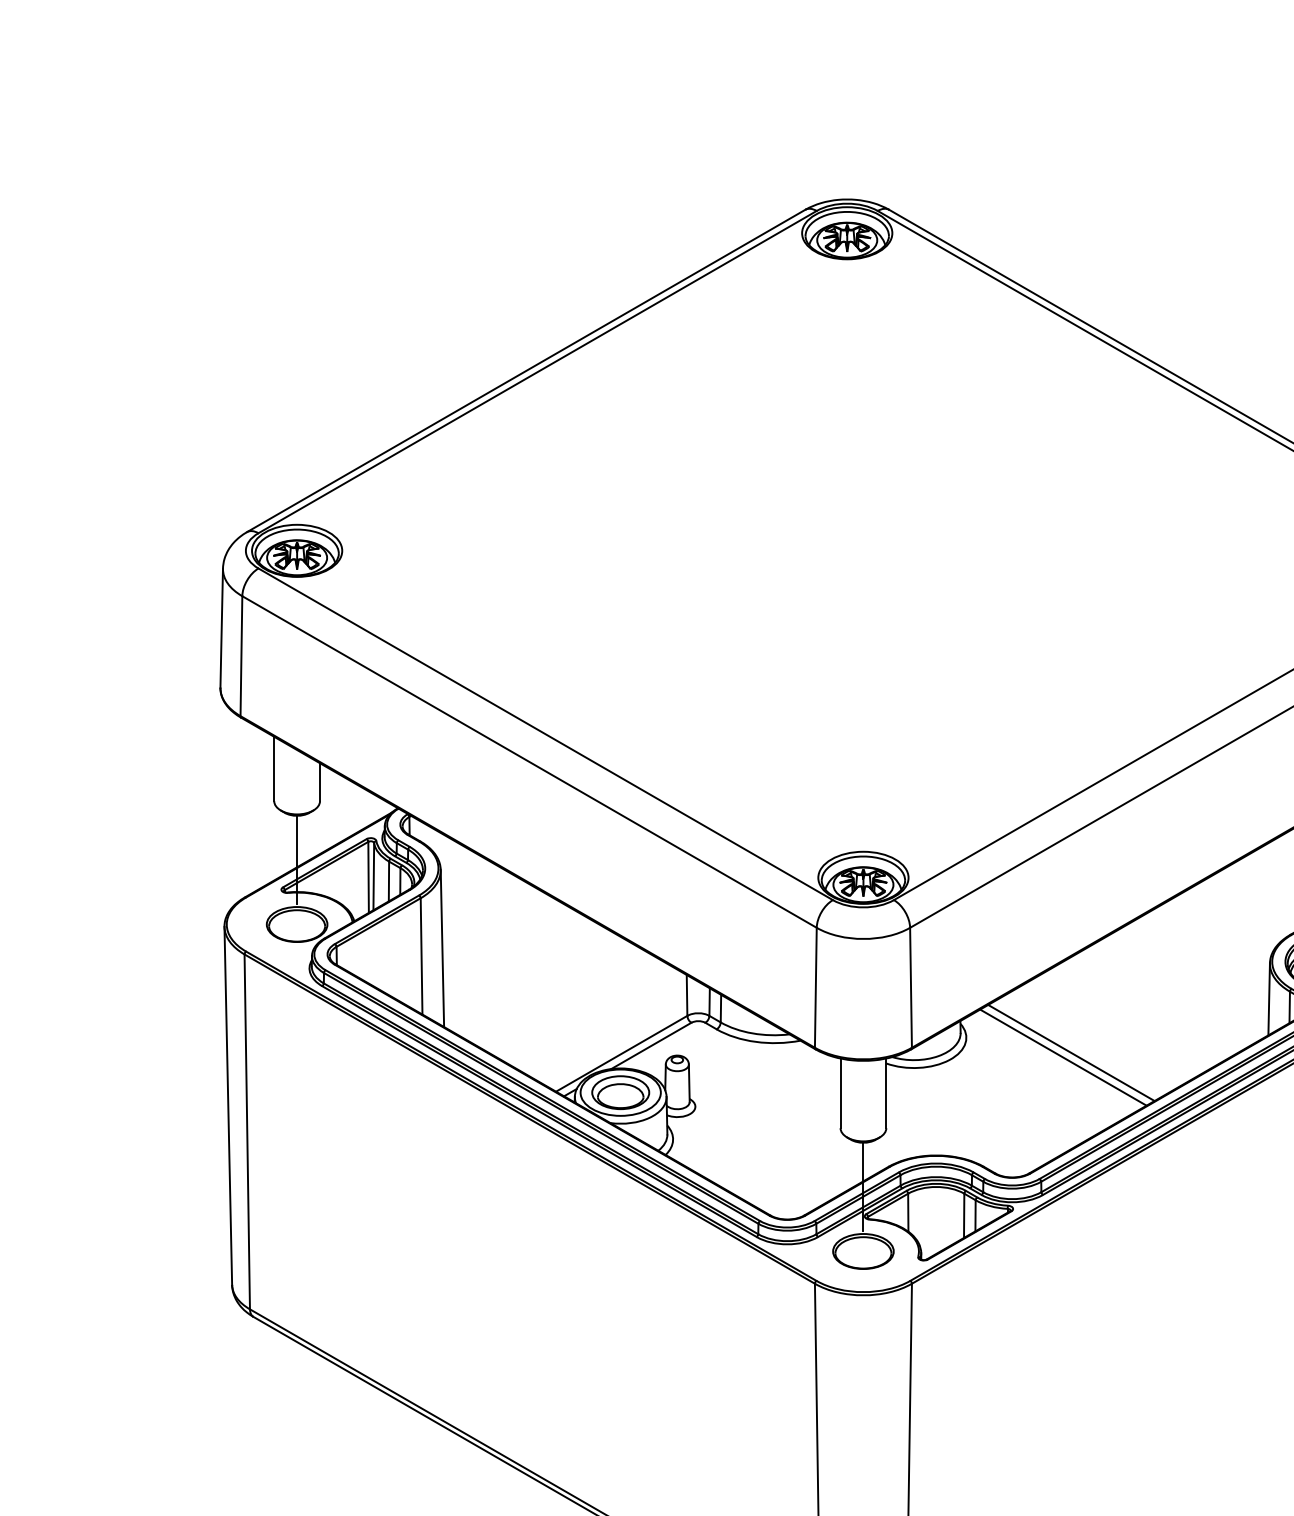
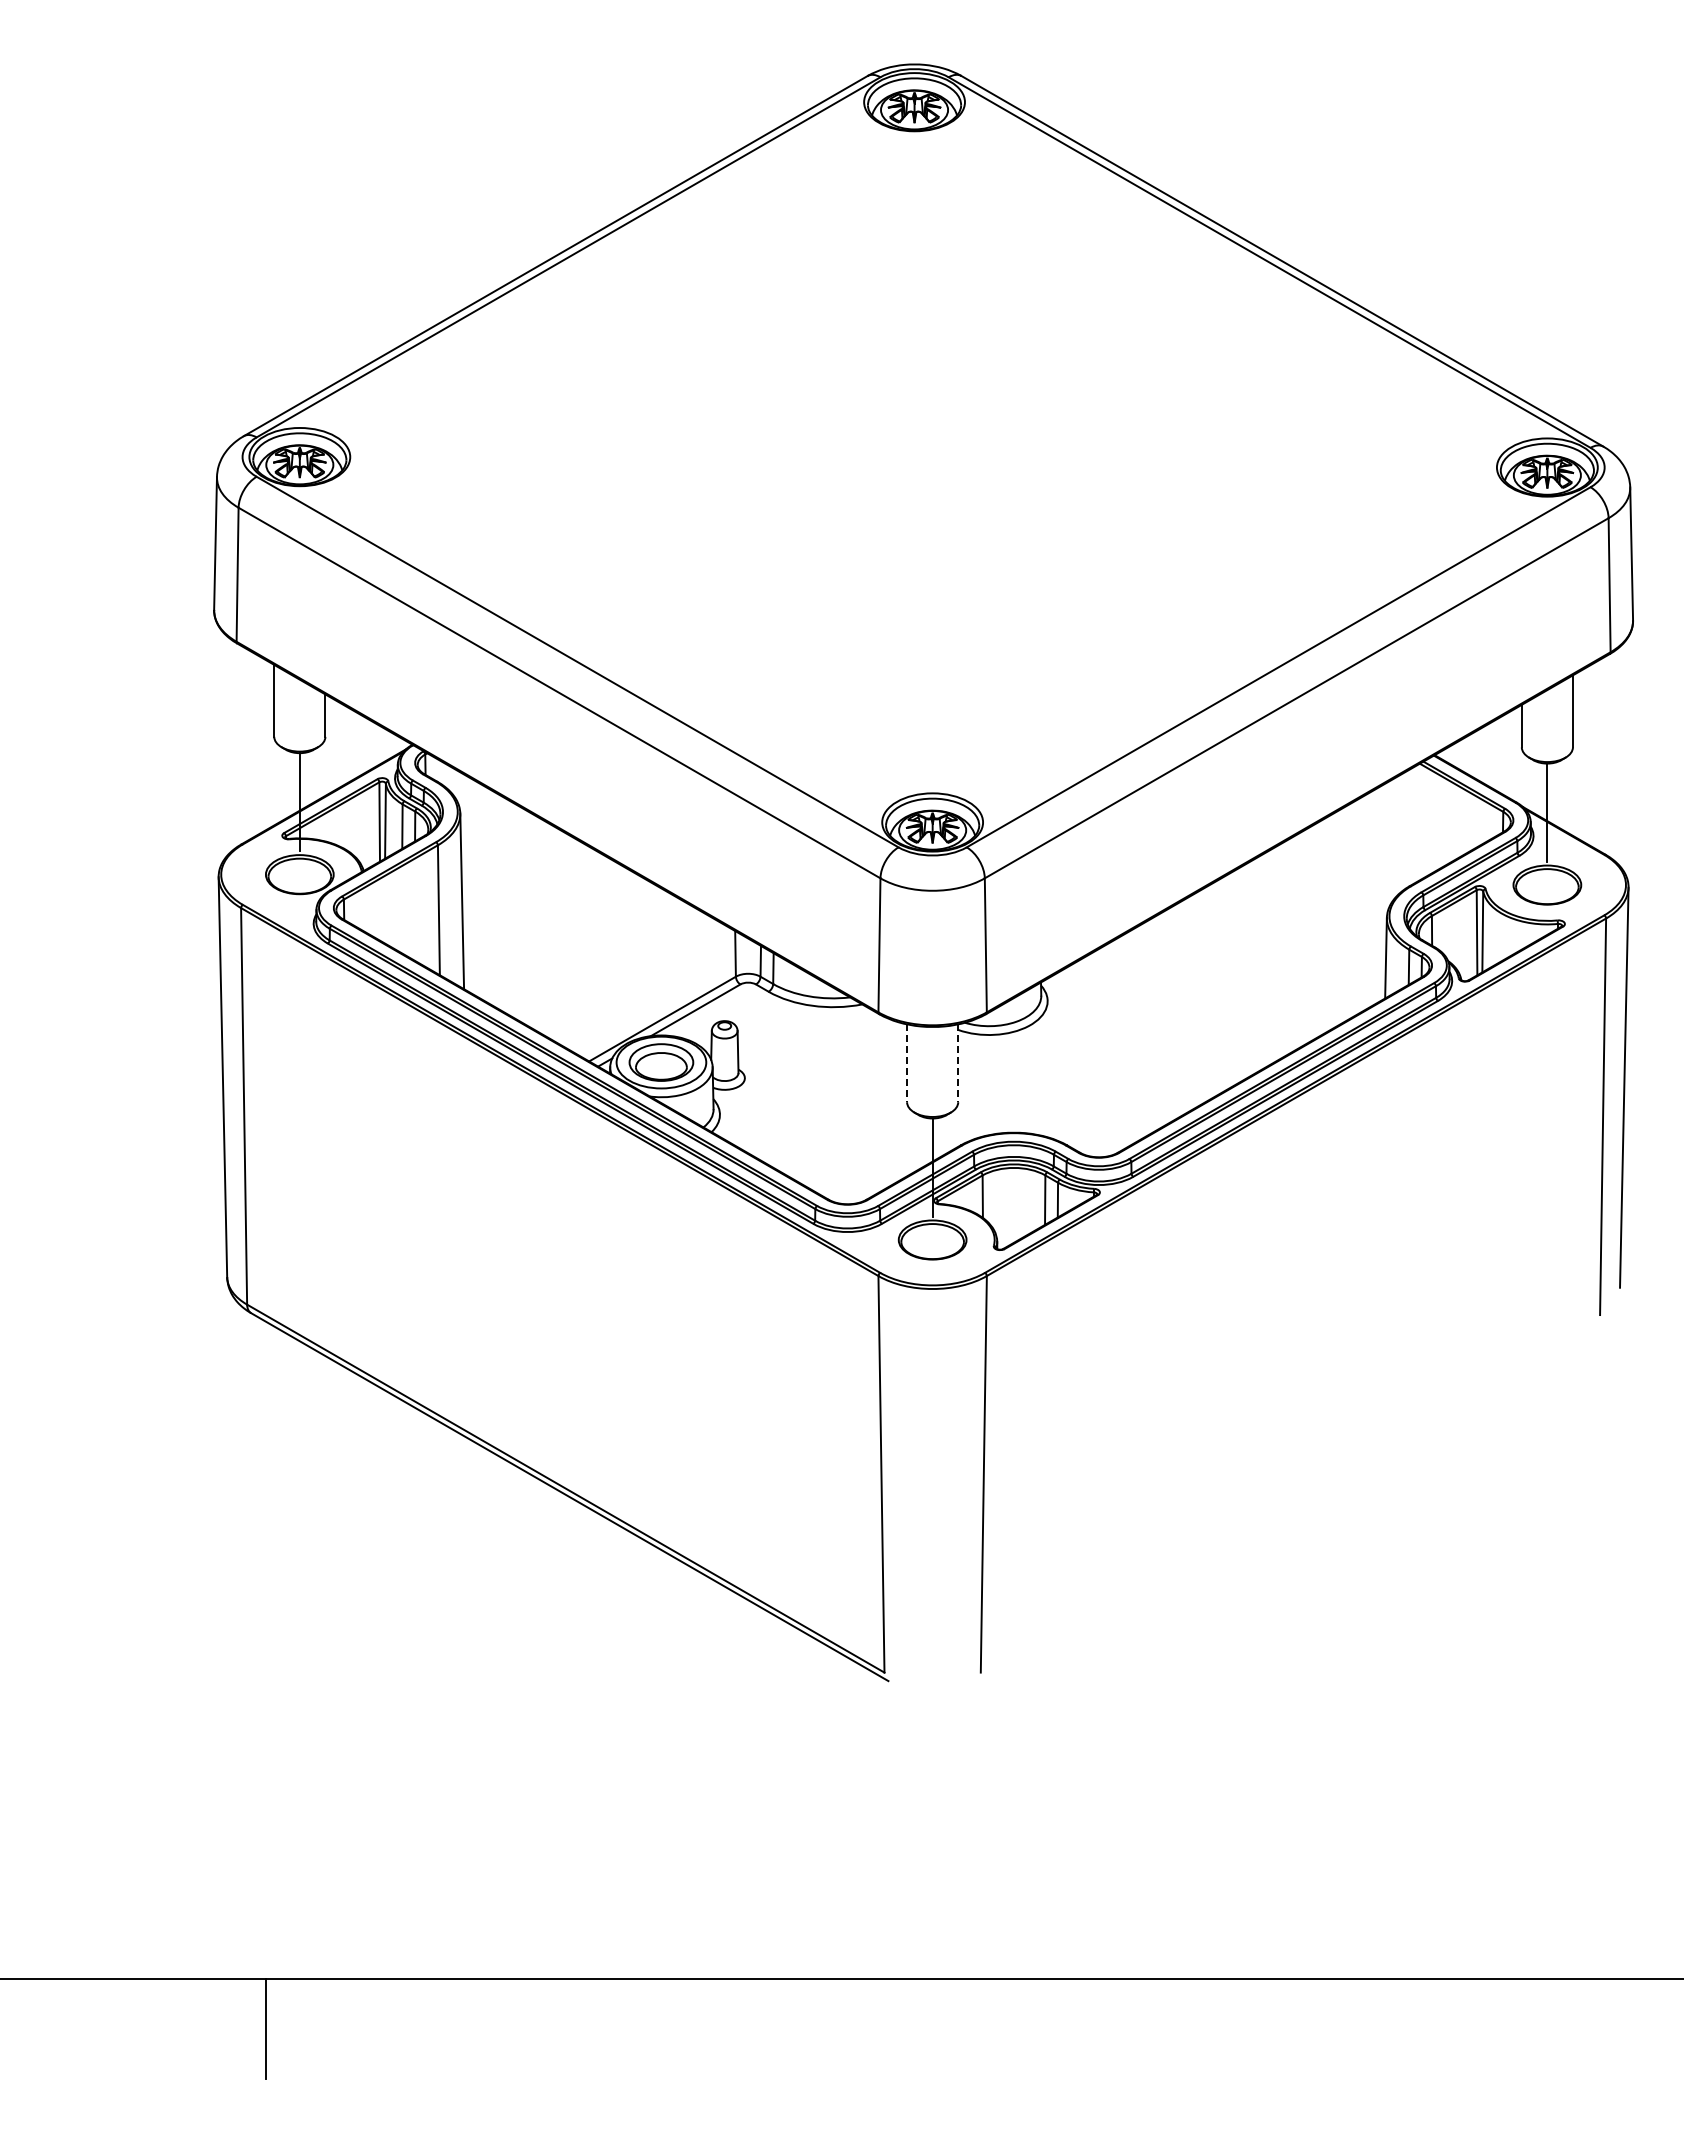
line: (1071, 1052) -> (1165, 1017), removed
line: (1063, 1057) -> (1156, 1023), removed
line: (840, 1093) -> (907, 1063), solid -> dashed
line: (886, 1093) -> (958, 1063), solid -> dashed

